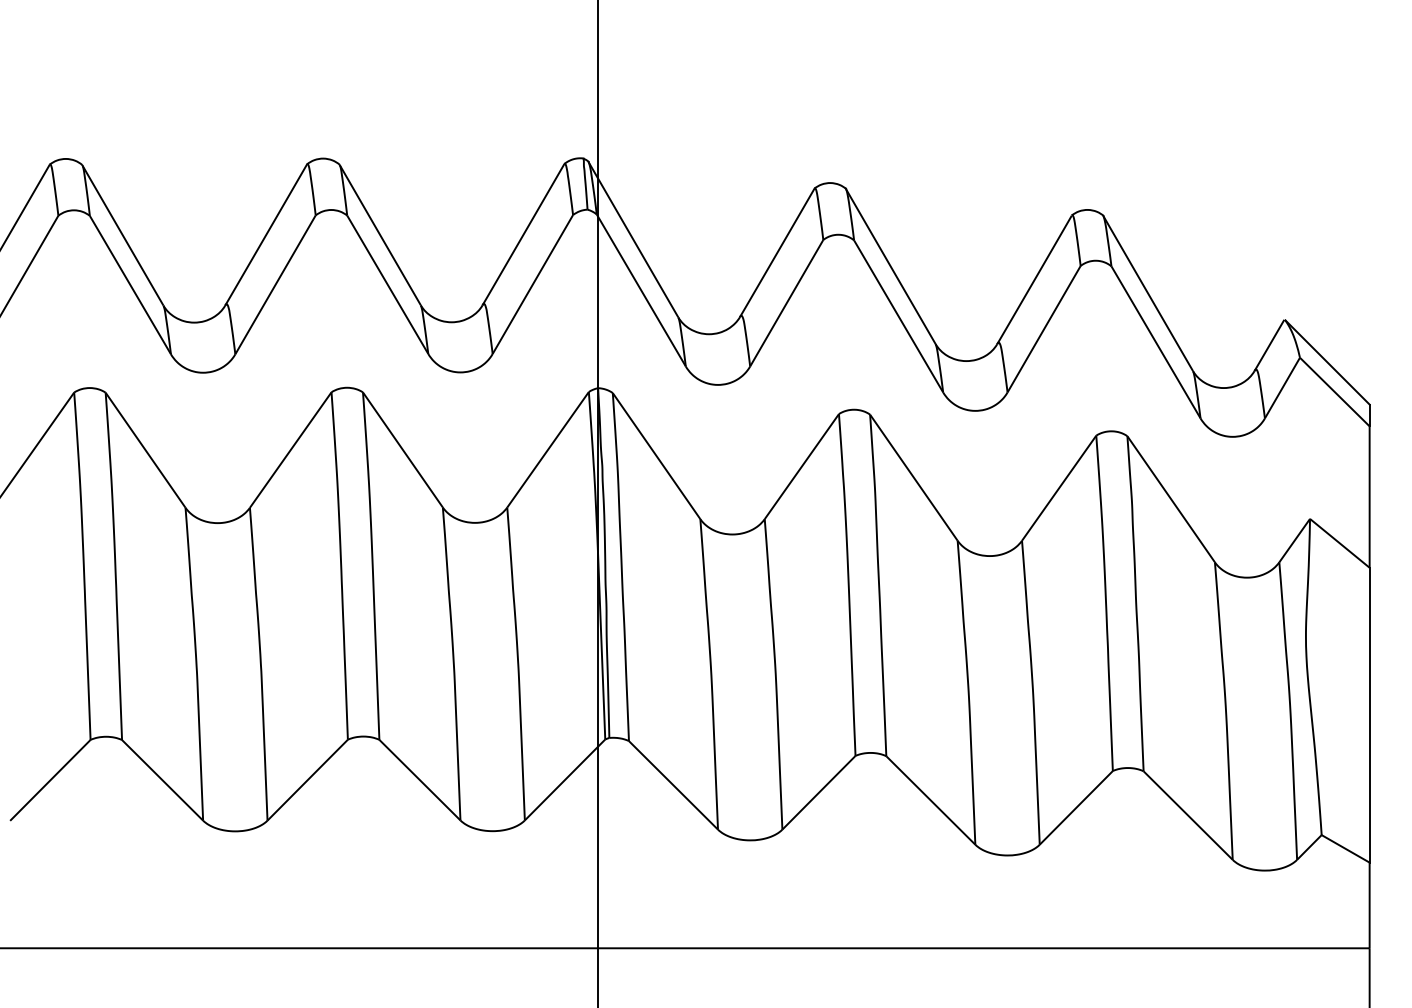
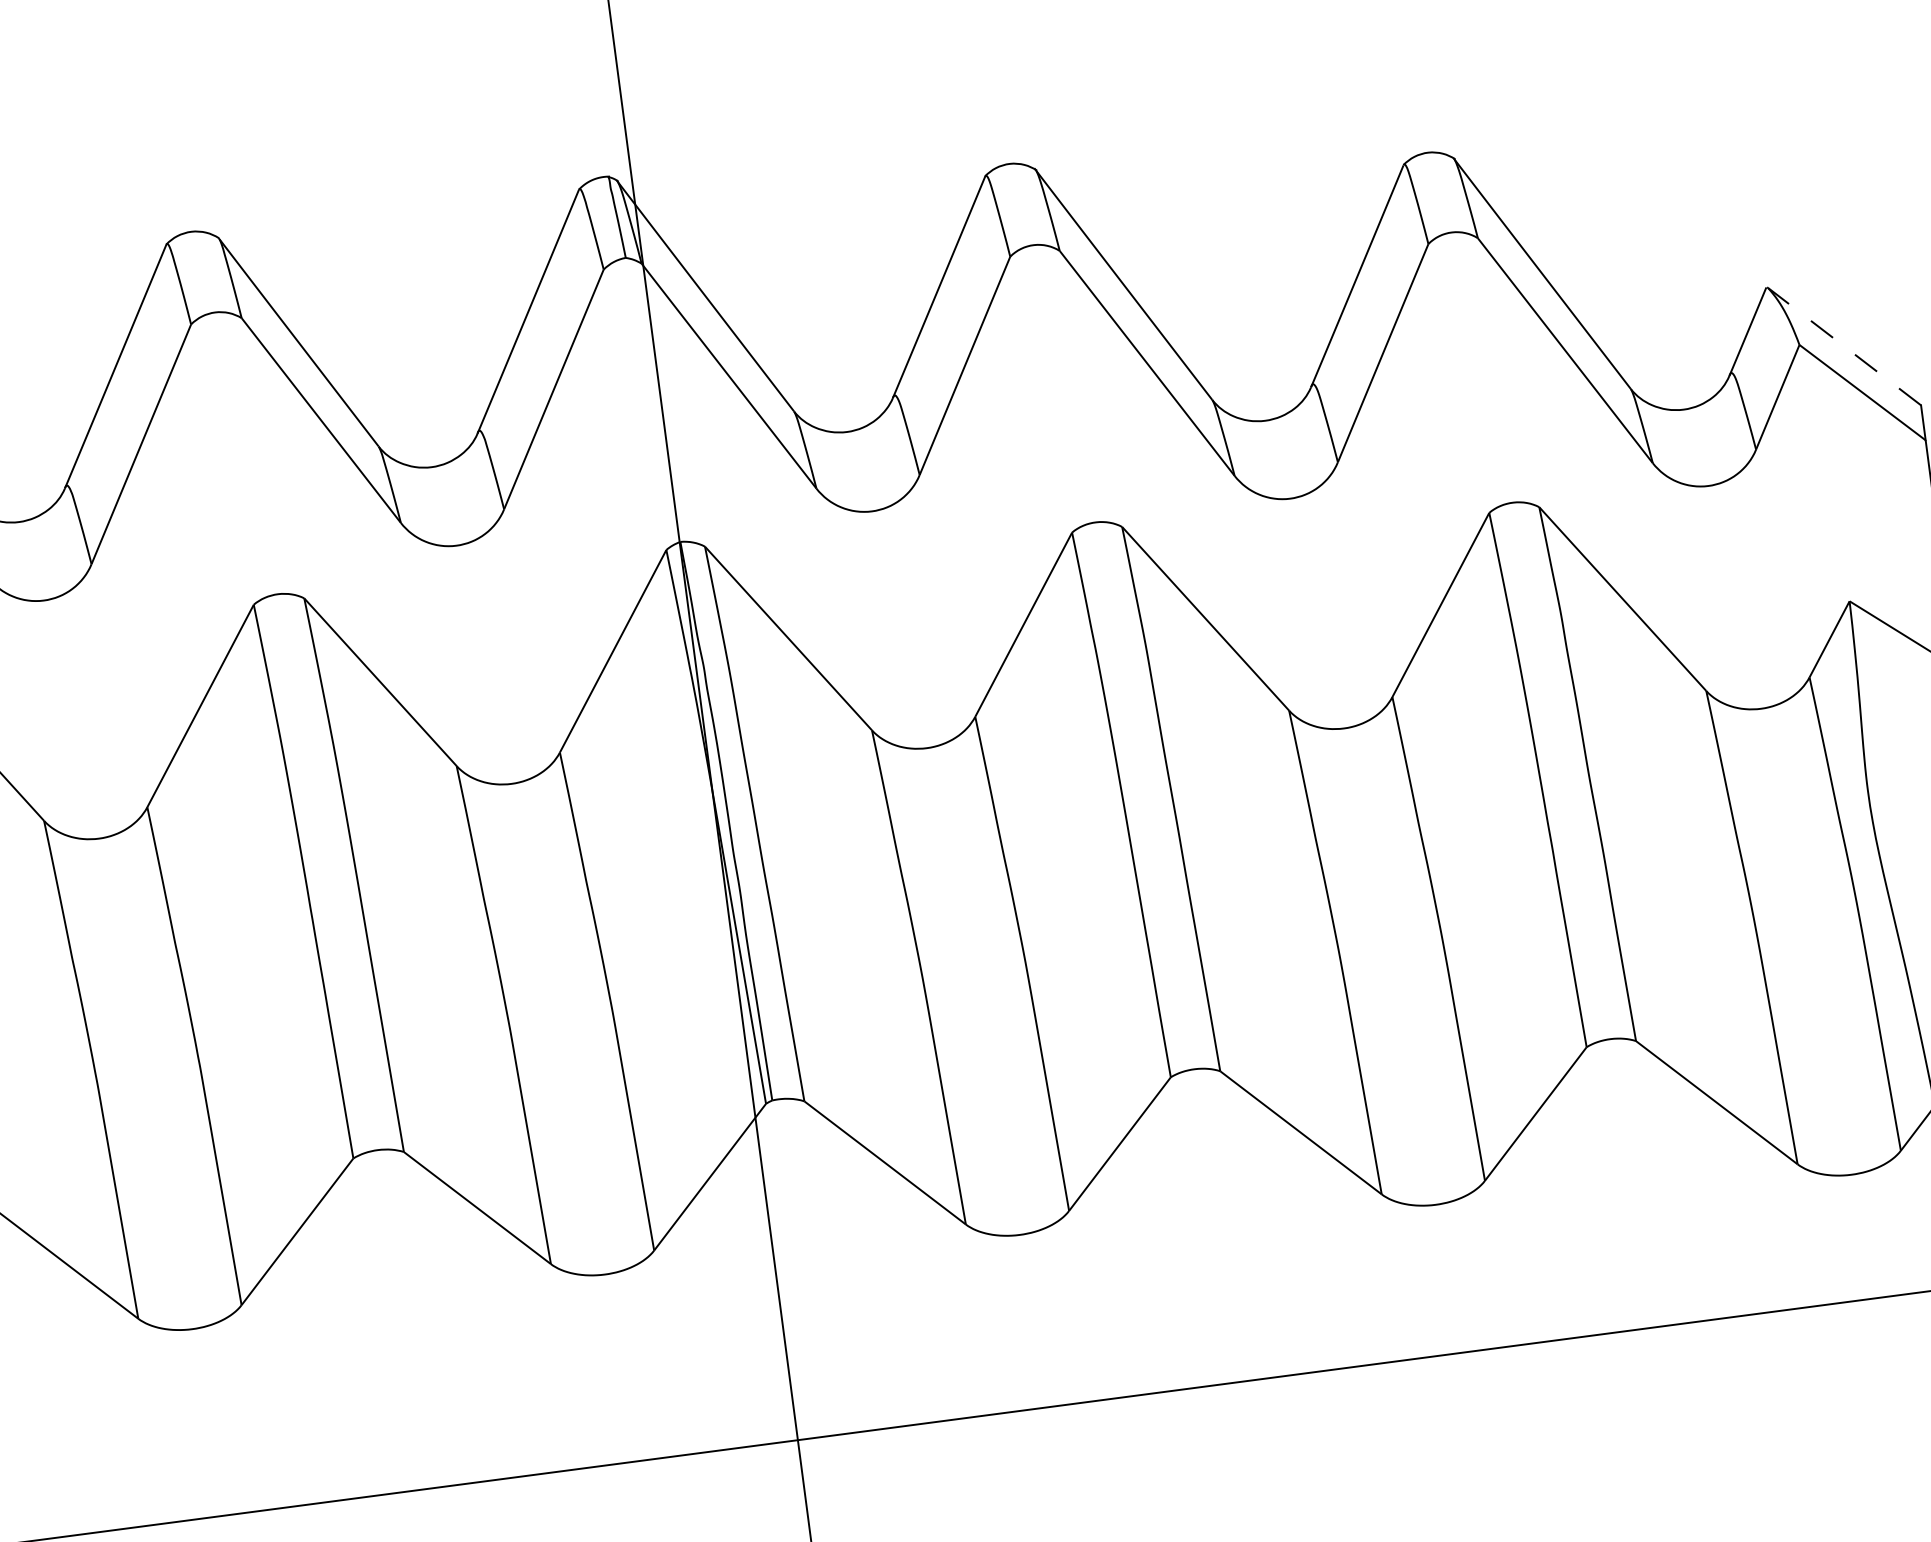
line: (1327, 362) -> (1844, 346), solid -> dashed

